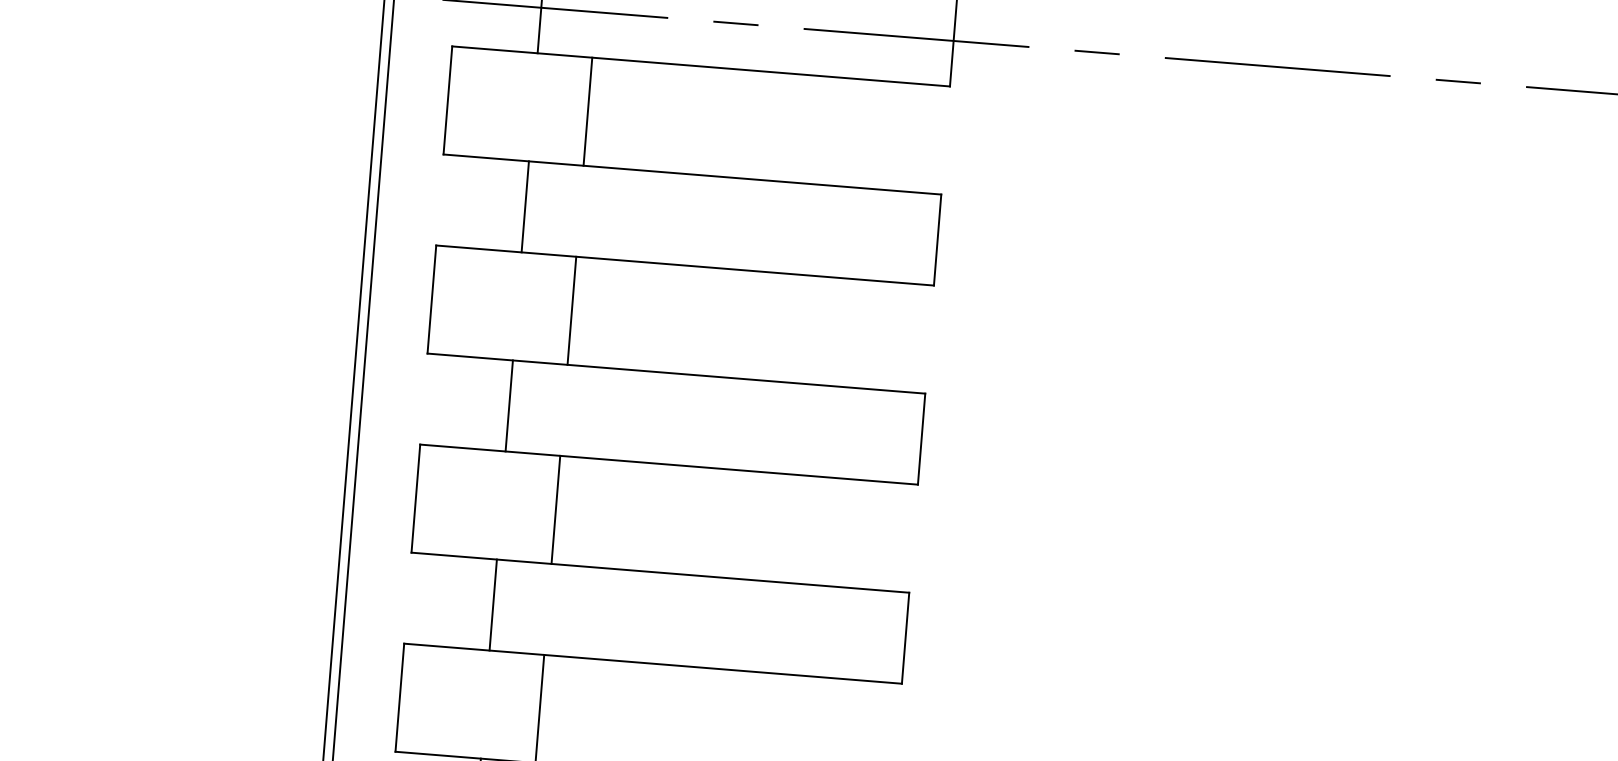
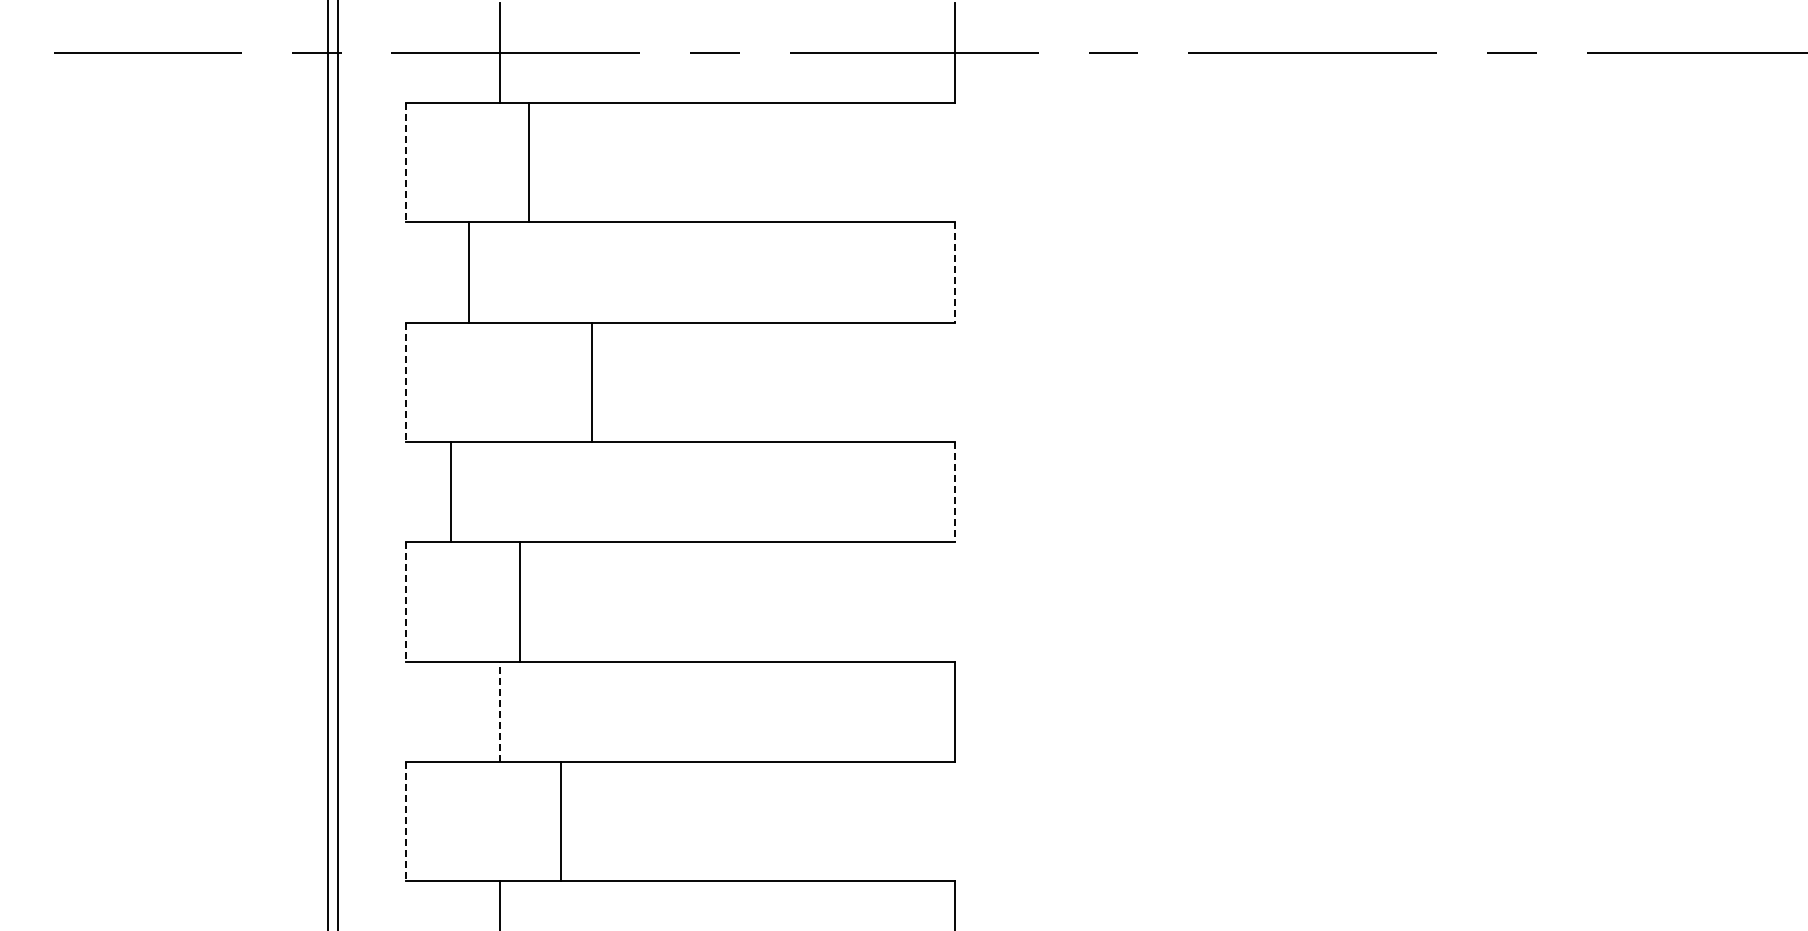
line: (448, 100) -> (406, 162), solid -> dashed
line: (587, 111) -> (528, 162), moved
line: (525, 206) -> (469, 272), moved
line: (937, 240) -> (955, 273), solid -> dashed
line: (432, 299) -> (406, 382), solid -> dashed
line: (571, 310) -> (591, 381), moved
line: (509, 405) -> (451, 491), moved
line: (921, 439) -> (955, 492), solid -> dashed
line: (416, 498) -> (406, 601), solid -> dashed
line: (555, 509) -> (519, 601), moved
line: (493, 604) -> (500, 711), solid -> dashed
line: (400, 697) -> (406, 821), solid -> dashed

